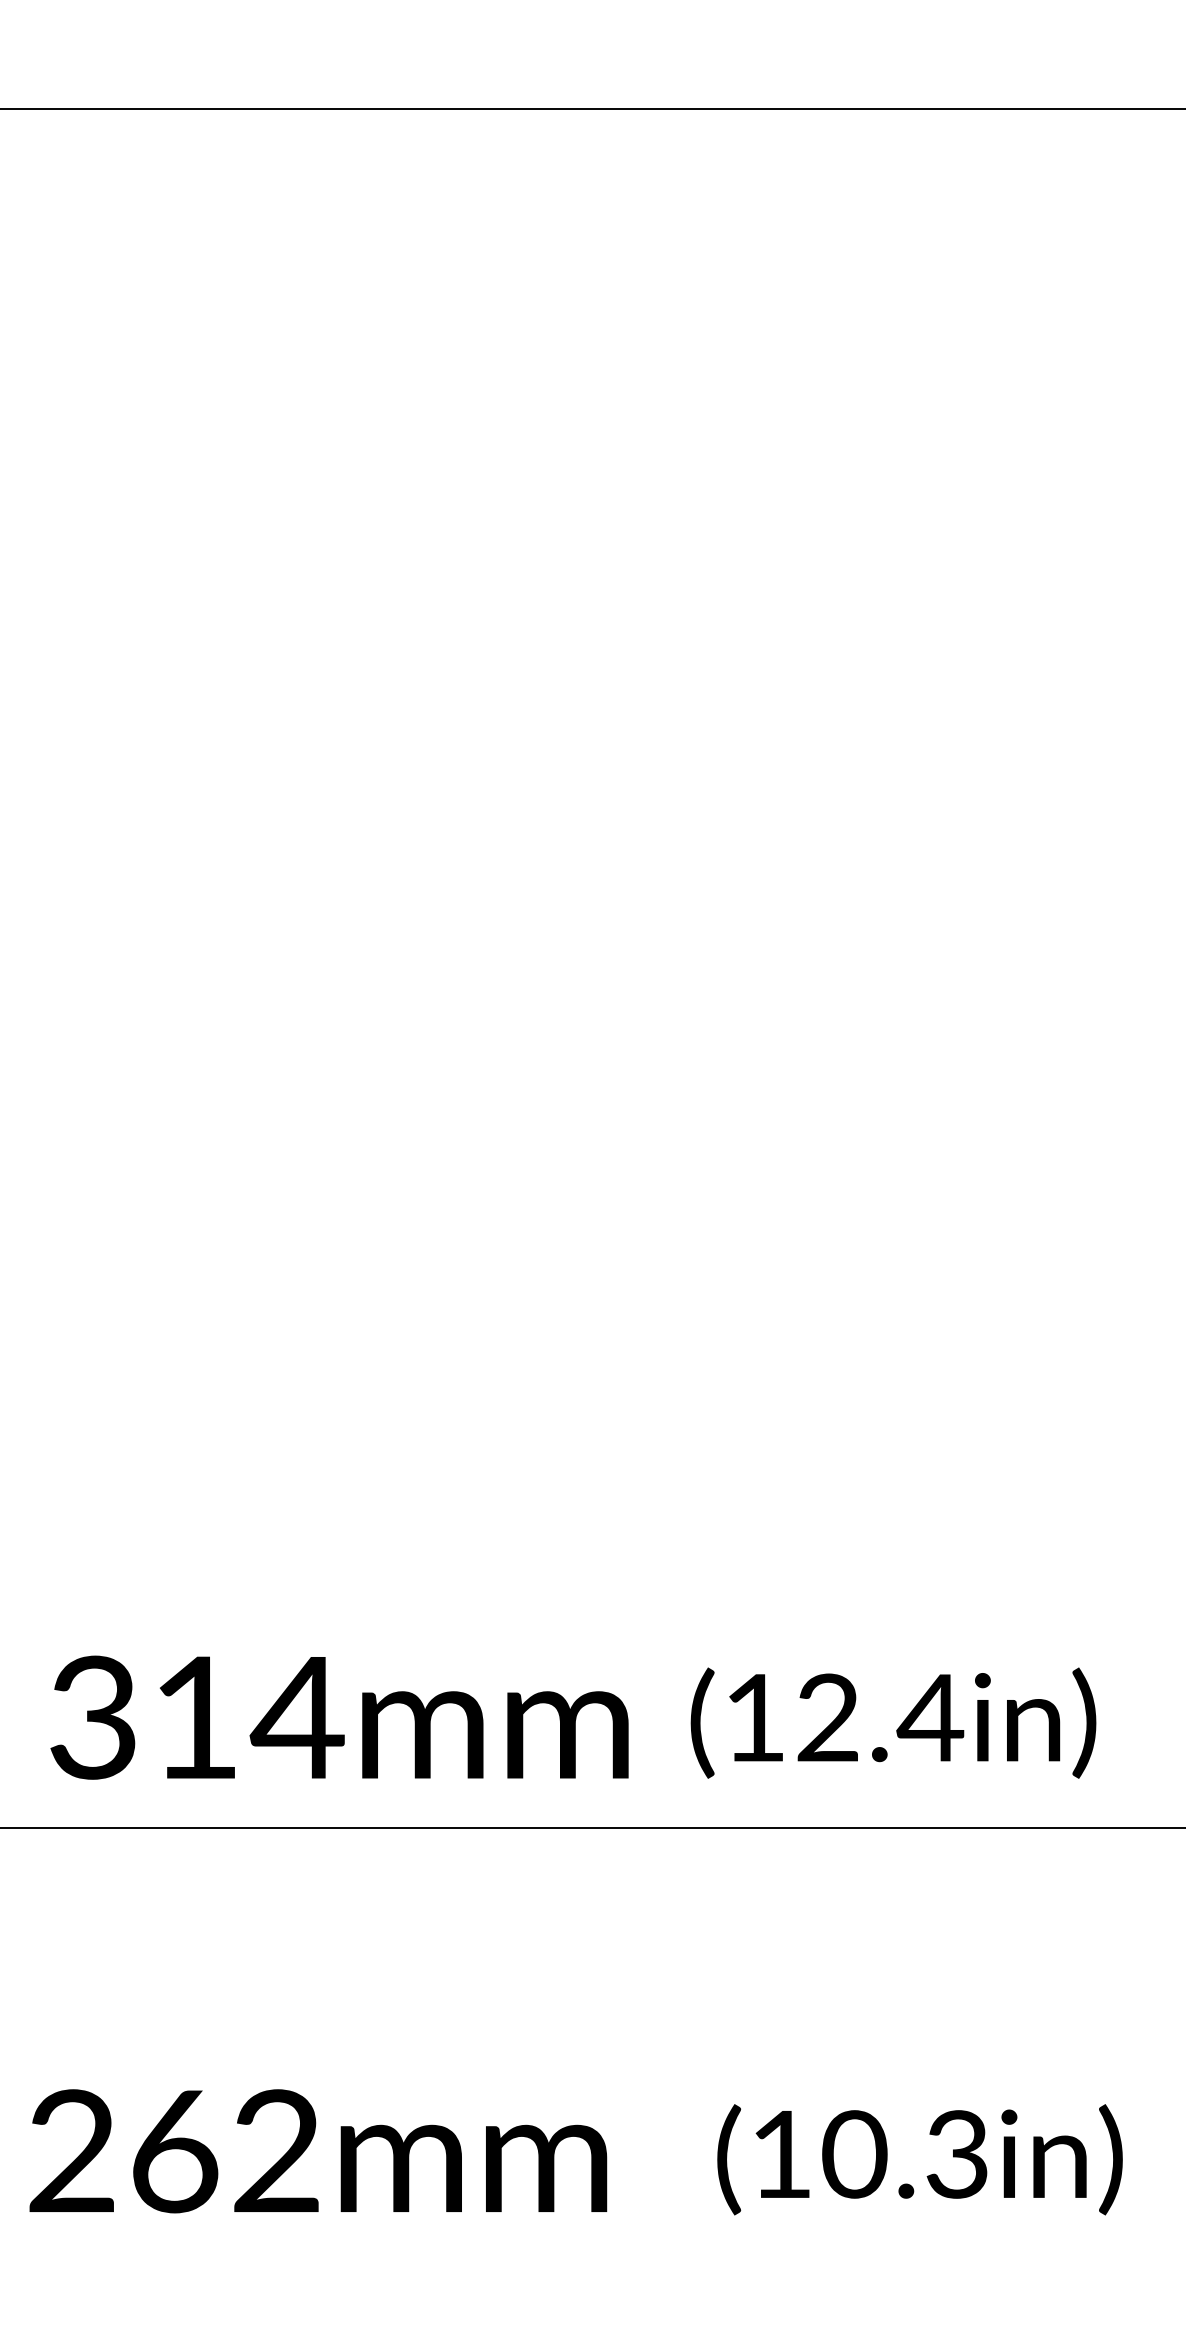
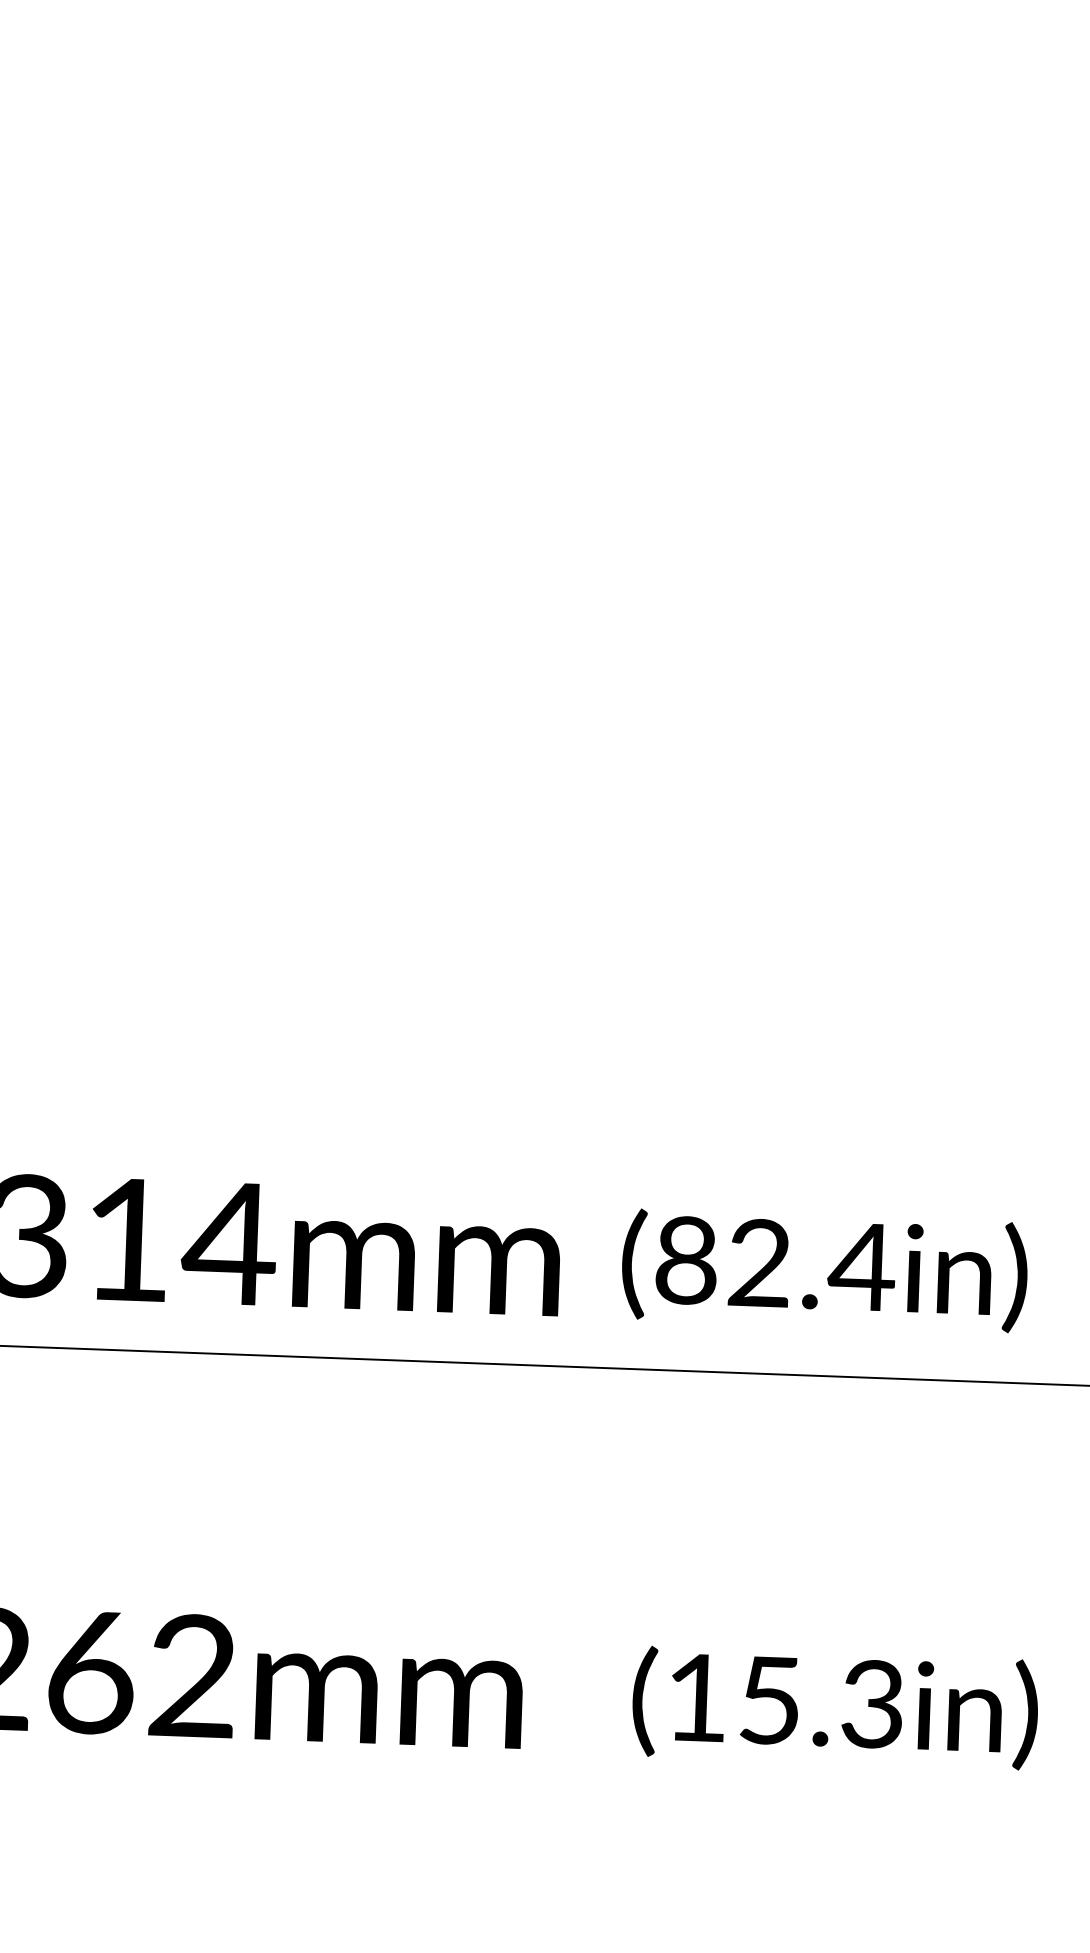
text: (754, 1717) -> (686, 1260), (12.4in) -> (82.4in)
text: (854, 2154) -> (769, 1700), (10.3in) -> (15.3in)

